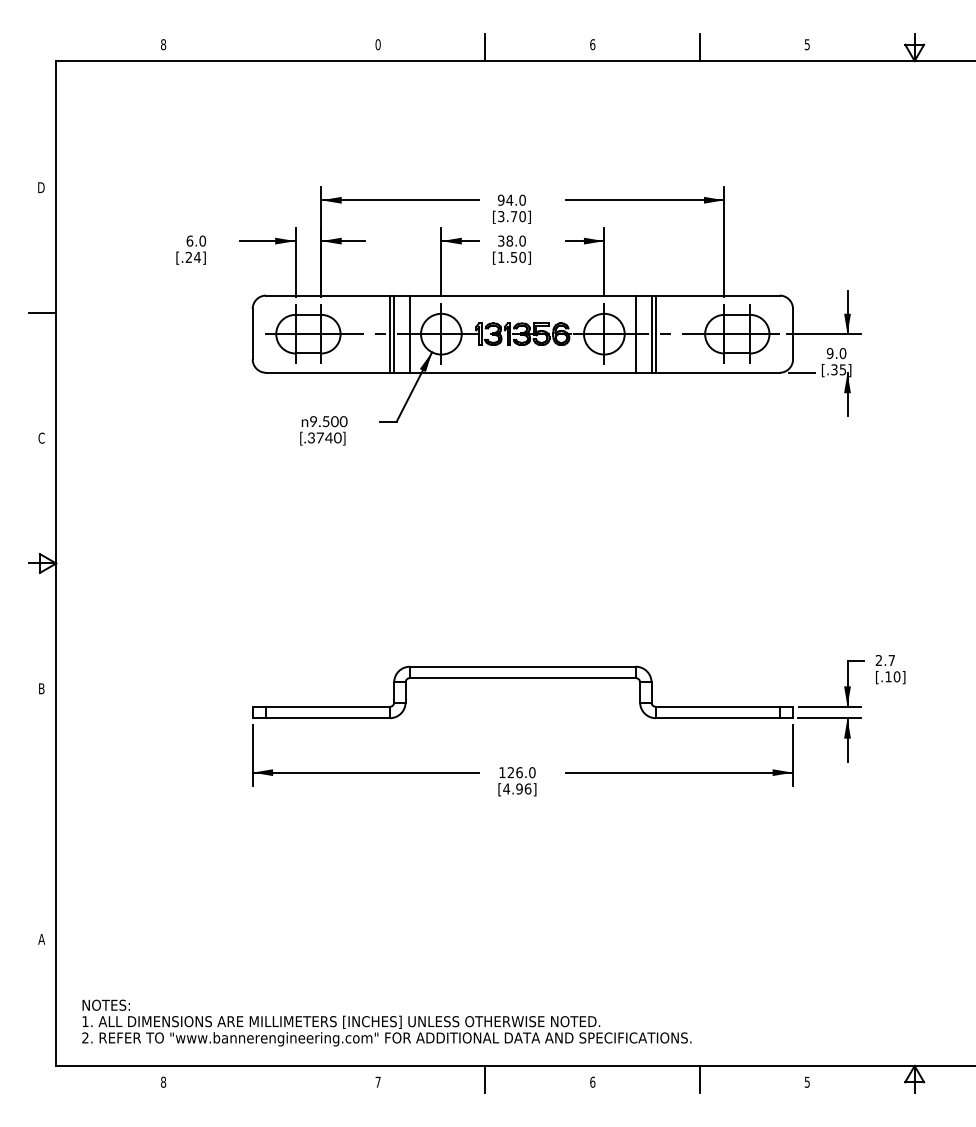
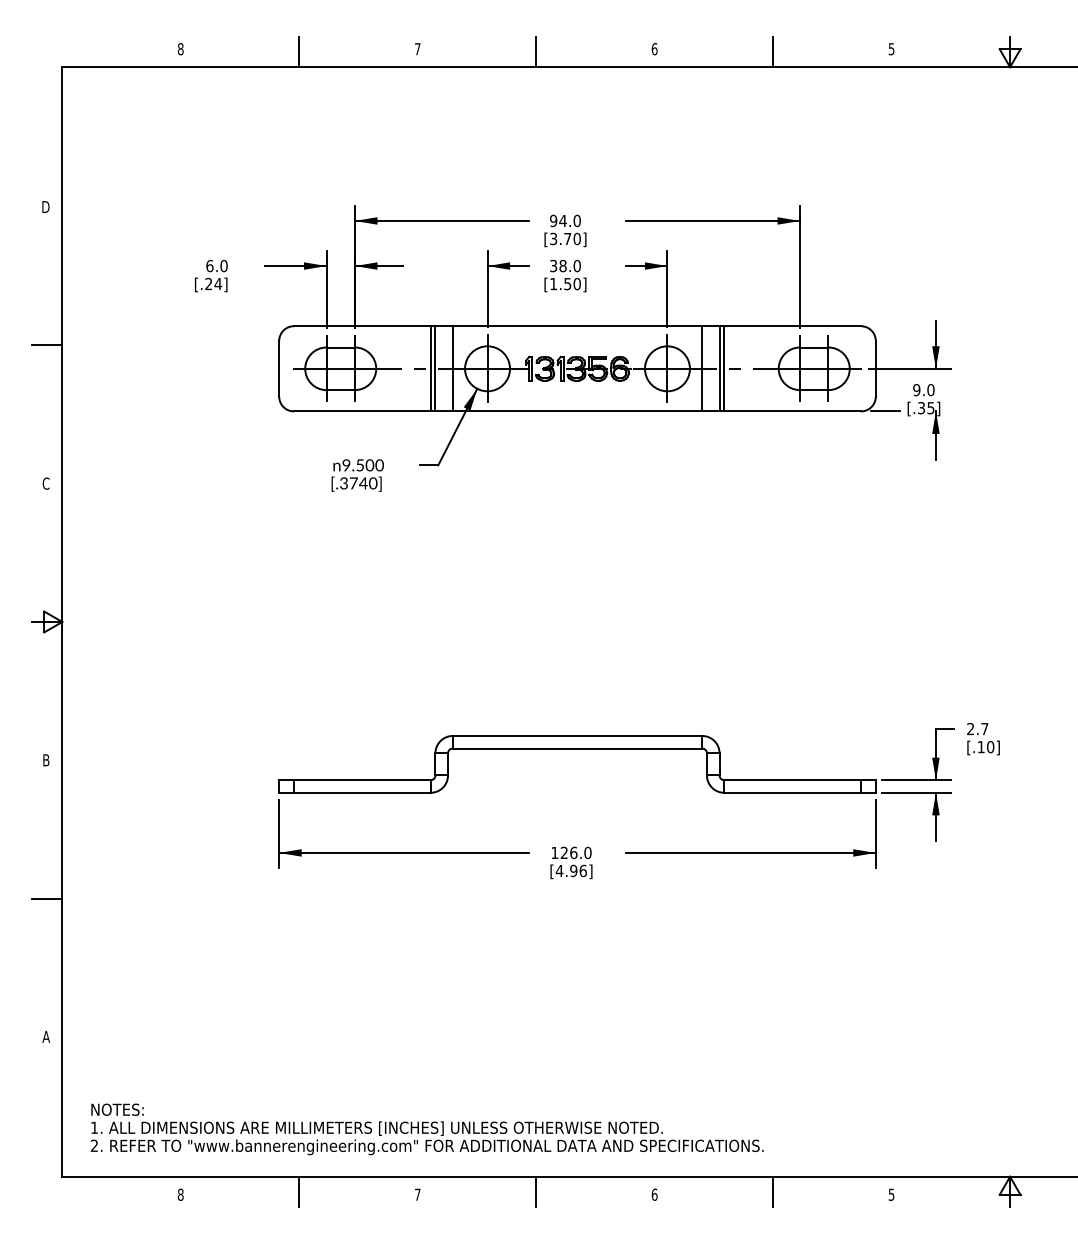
text: (377, 44) -> (416, 48), 0 -> 7
line: (270, 47) -> (298, 52), added
line: (42, 814) -> (47, 899), added
line: (270, 1079) -> (298, 1191), added

